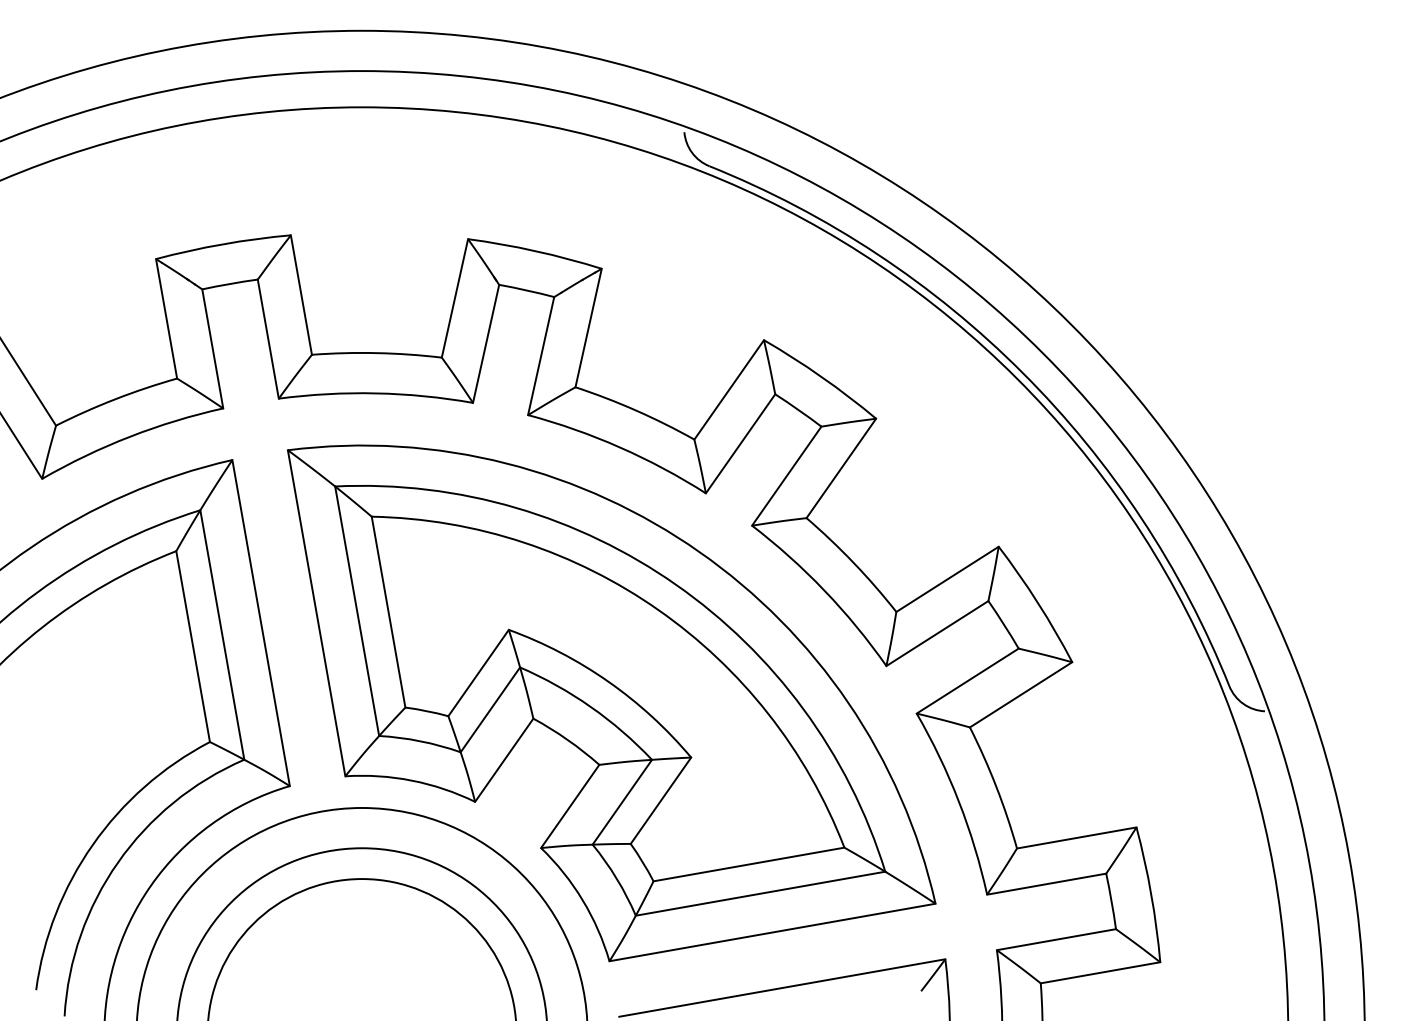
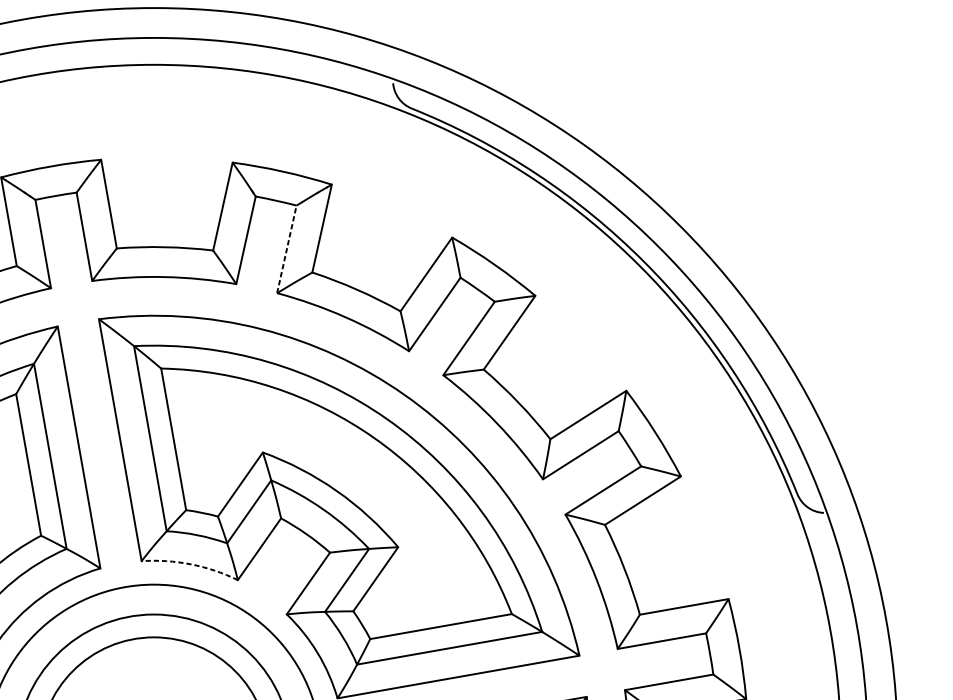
line: (541, 355) -> (287, 248), solid -> dashed
arc: (411, 780) -> (190, 564), solid -> dashed

